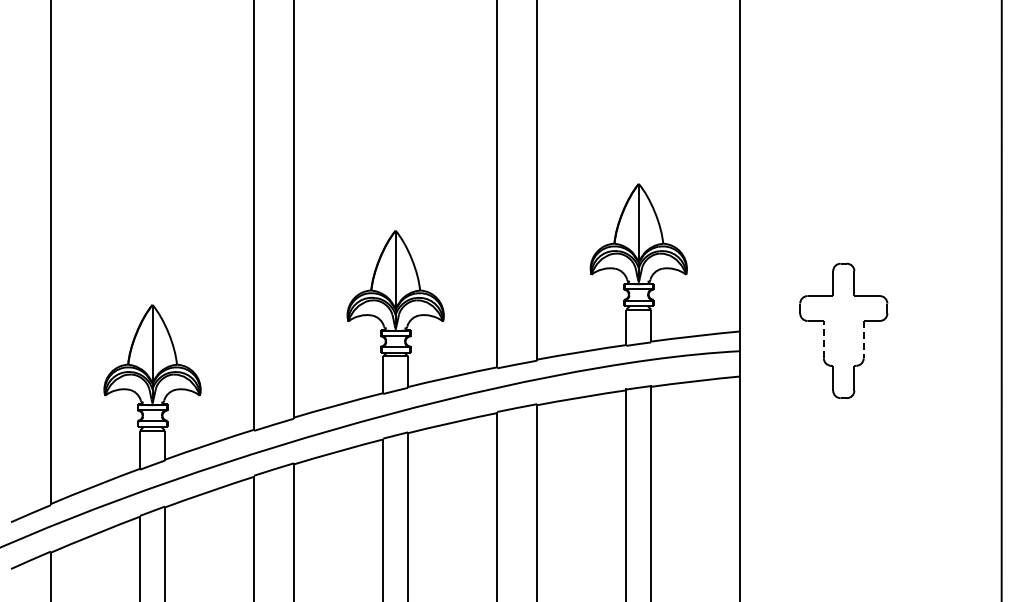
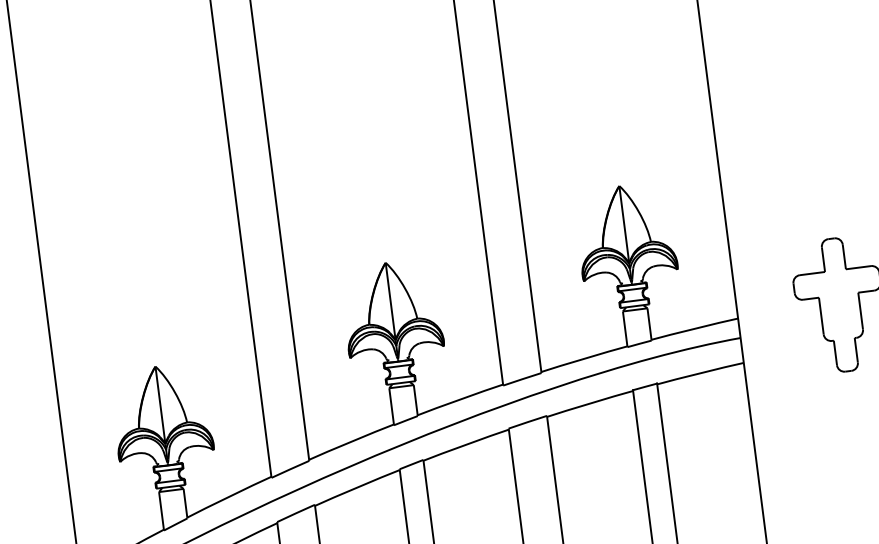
line: (823, 339) -> (820, 316), dashed -> solid
line: (863, 339) -> (860, 310), dashed -> solid

